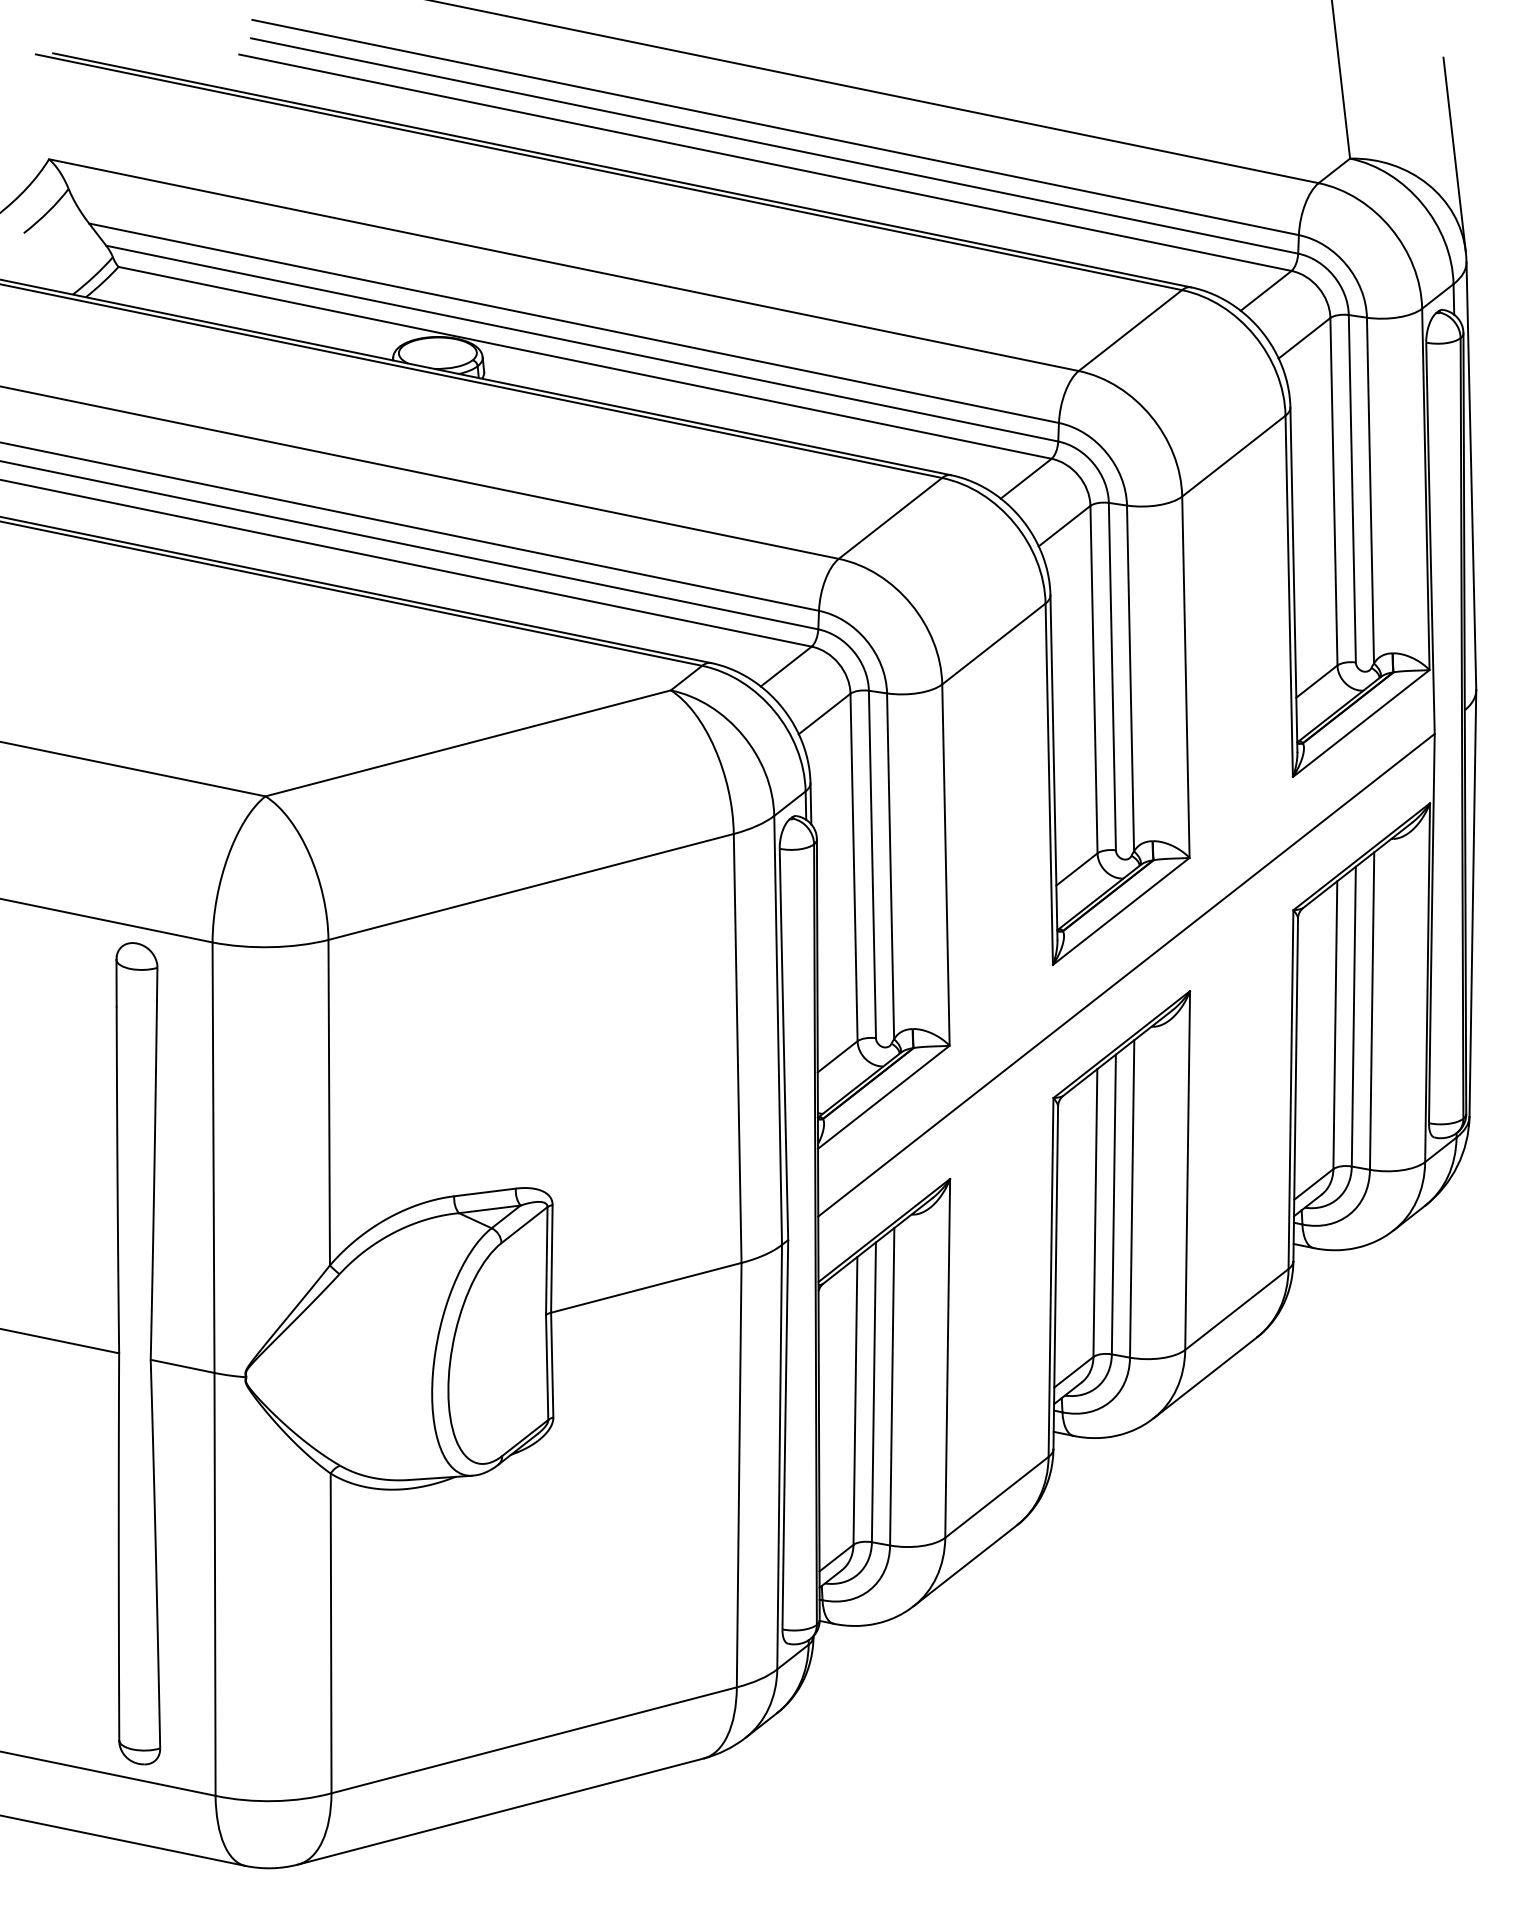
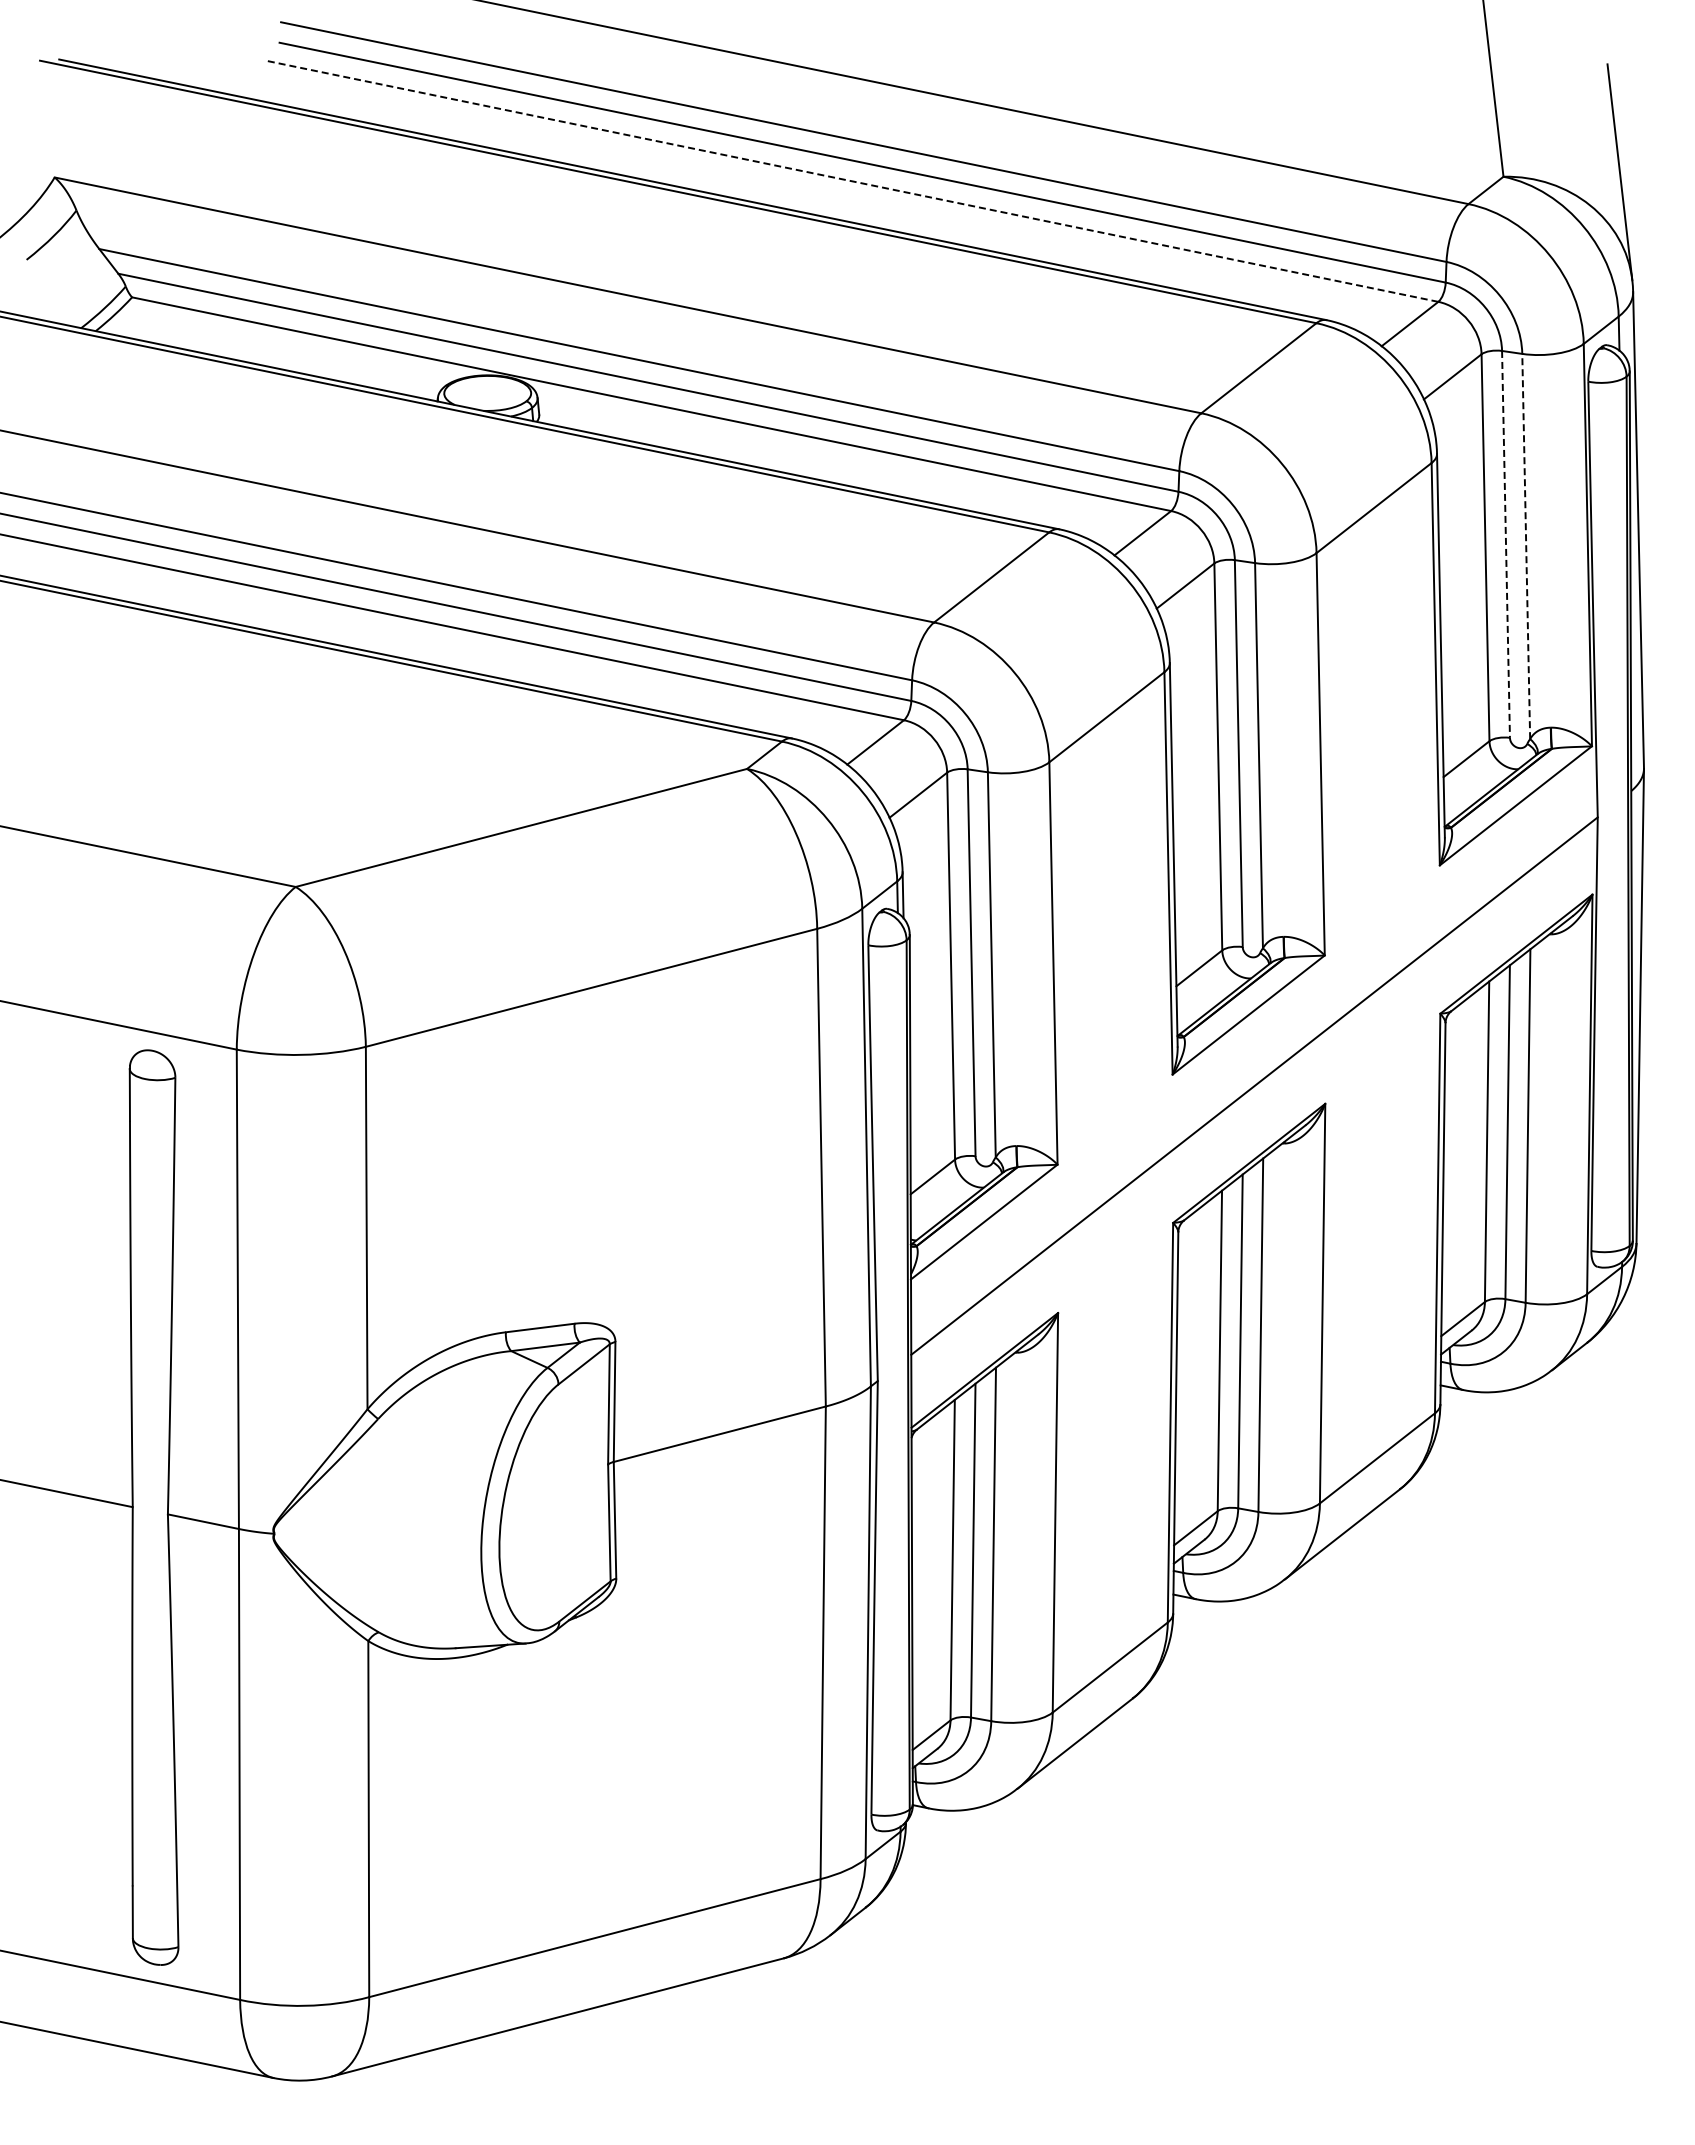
line: (764, 162) -> (851, 181), solid -> dashed
line: (1352, 488) -> (1506, 544), solid -> dashed
line: (1370, 490) -> (1526, 546), solid -> dashed

